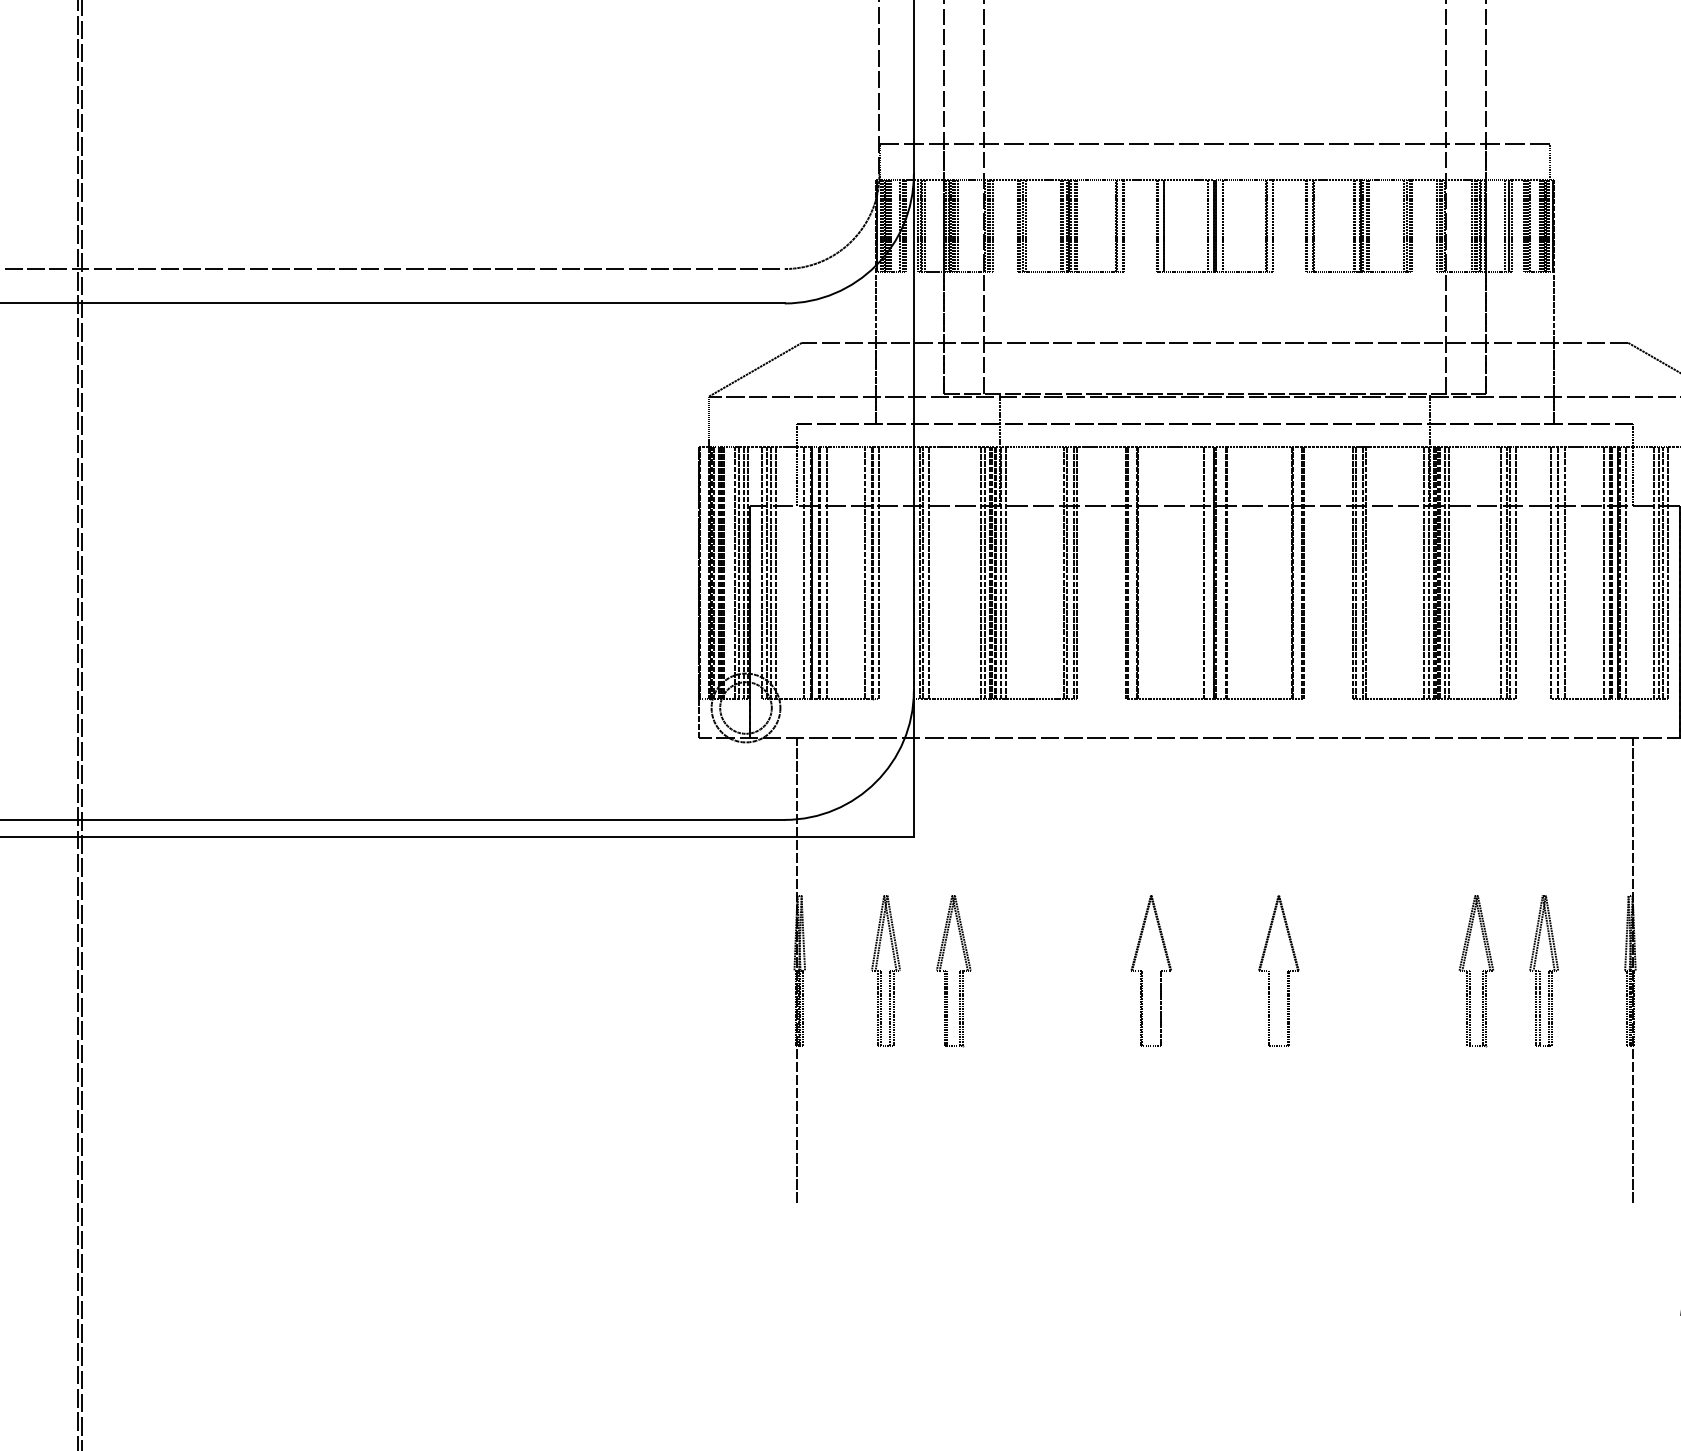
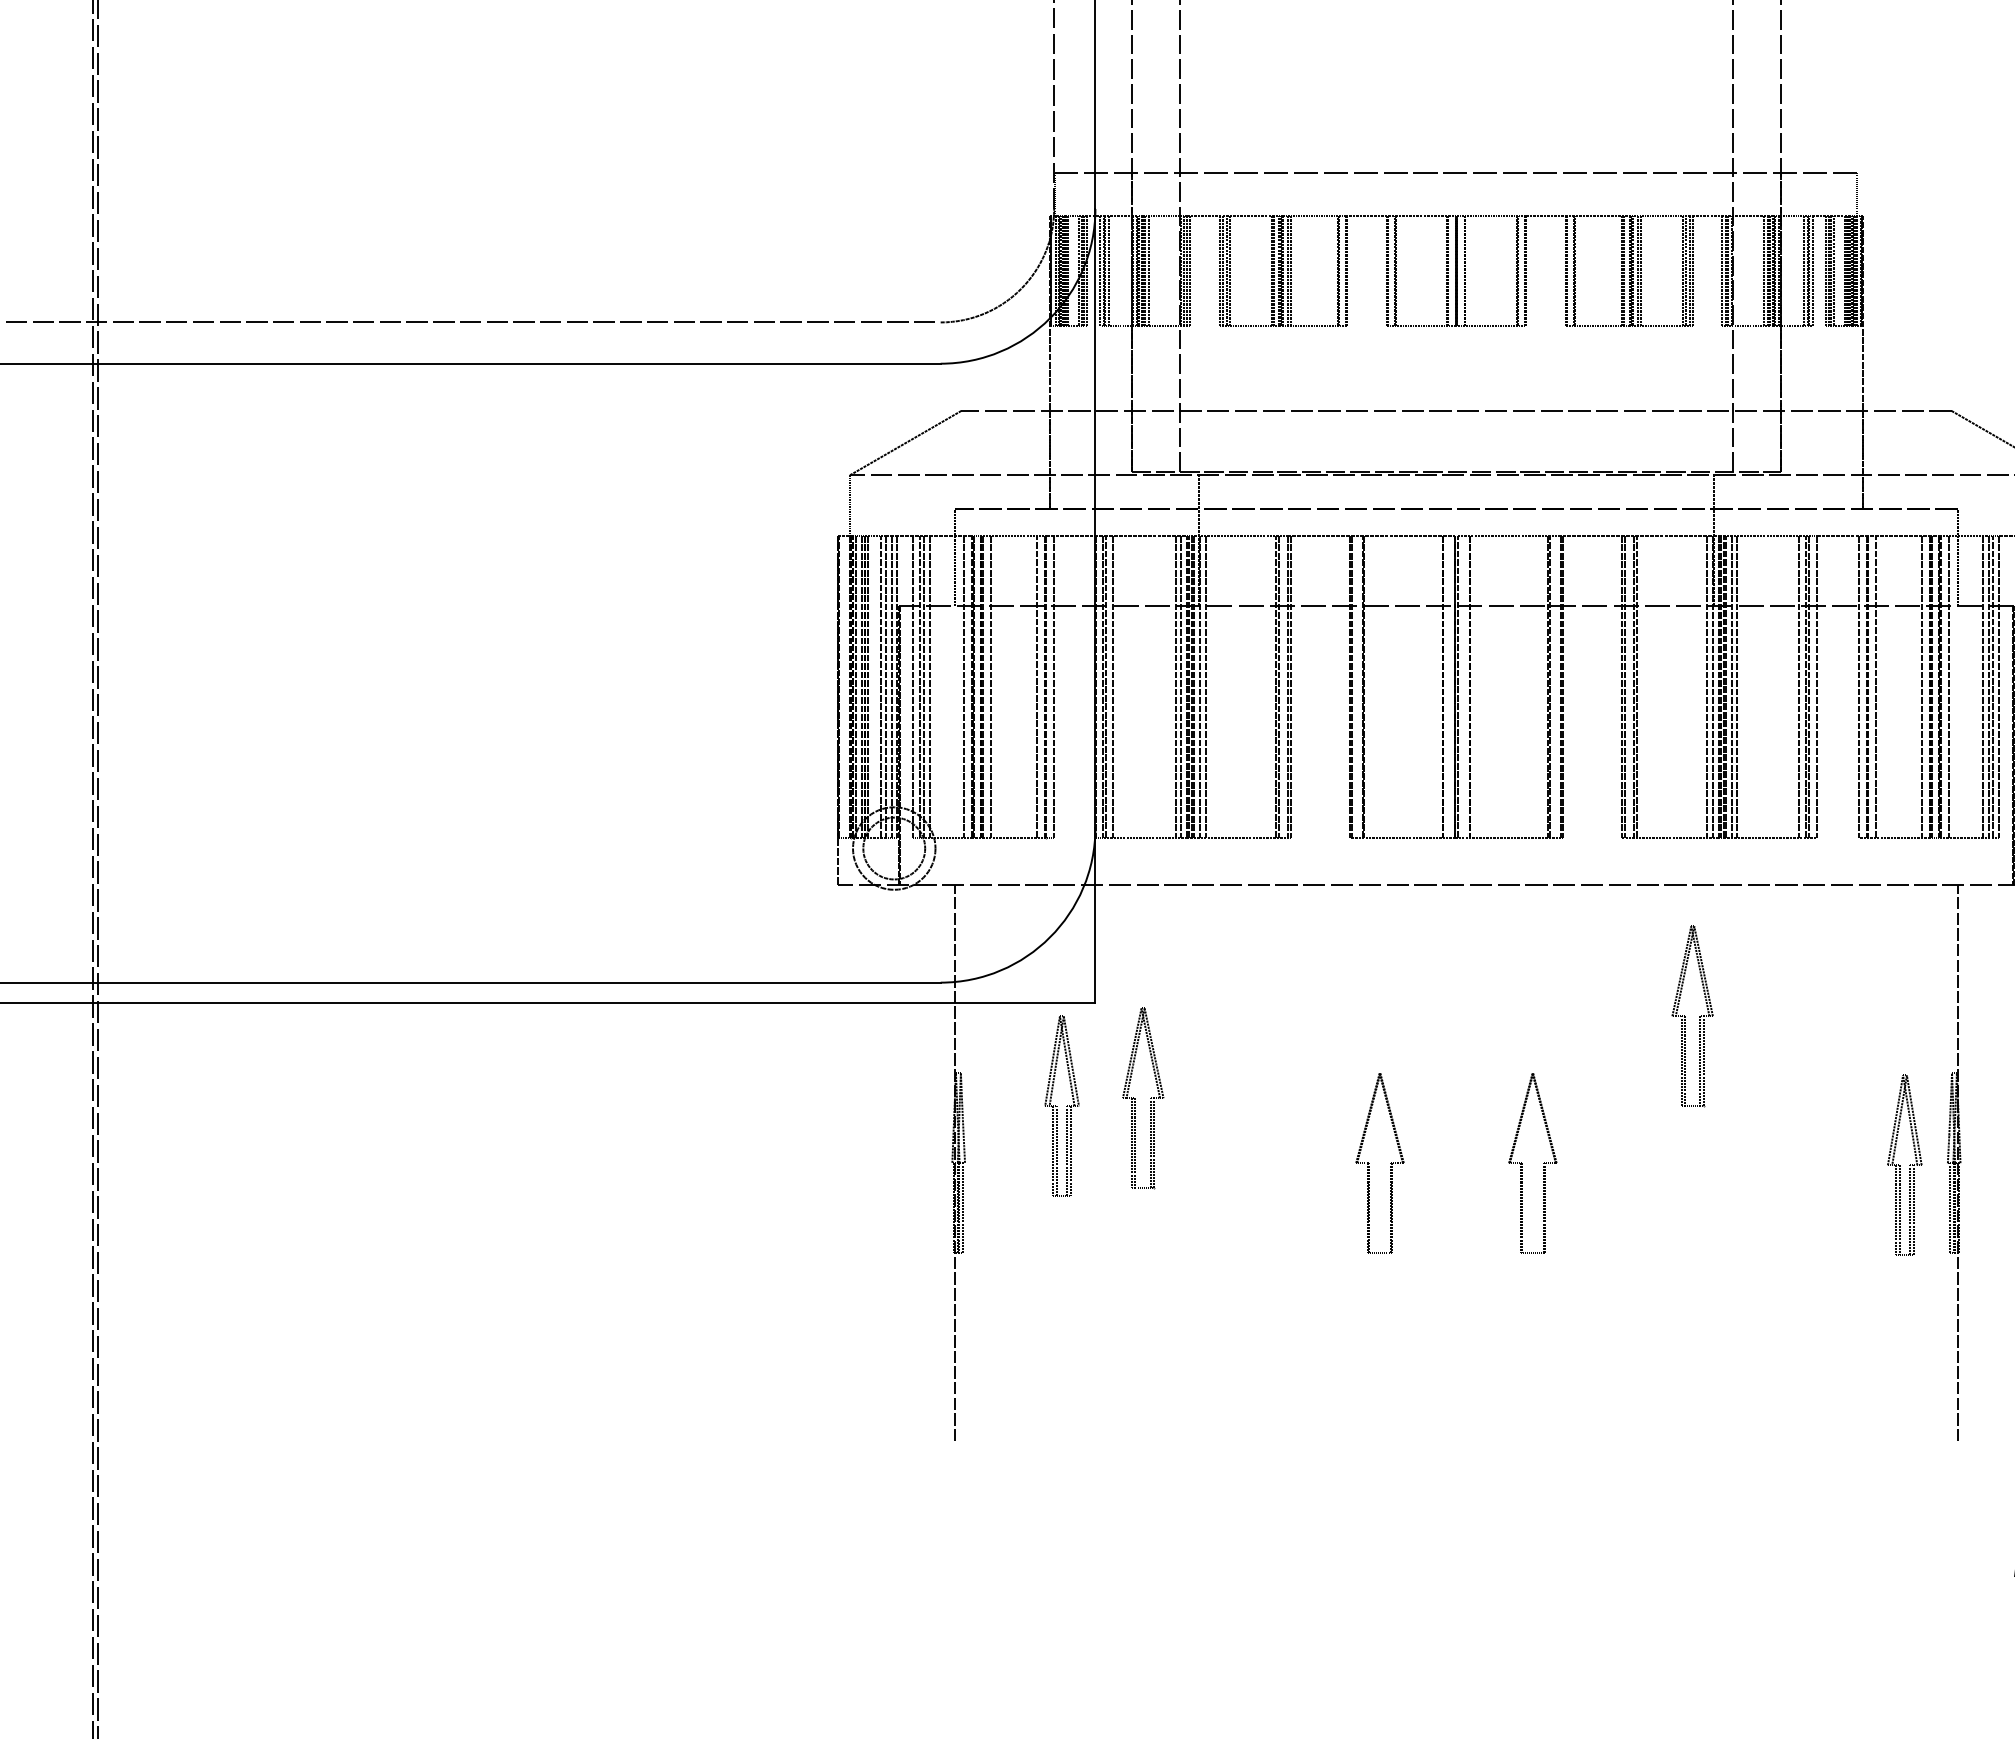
part: (885, 969) -> (1061, 1105), moved
part: (1543, 969) -> (1904, 1164), moved
part: (959, 970) -> (1150, 1098), moved
part: (1470, 970) -> (1685, 1016), moved

